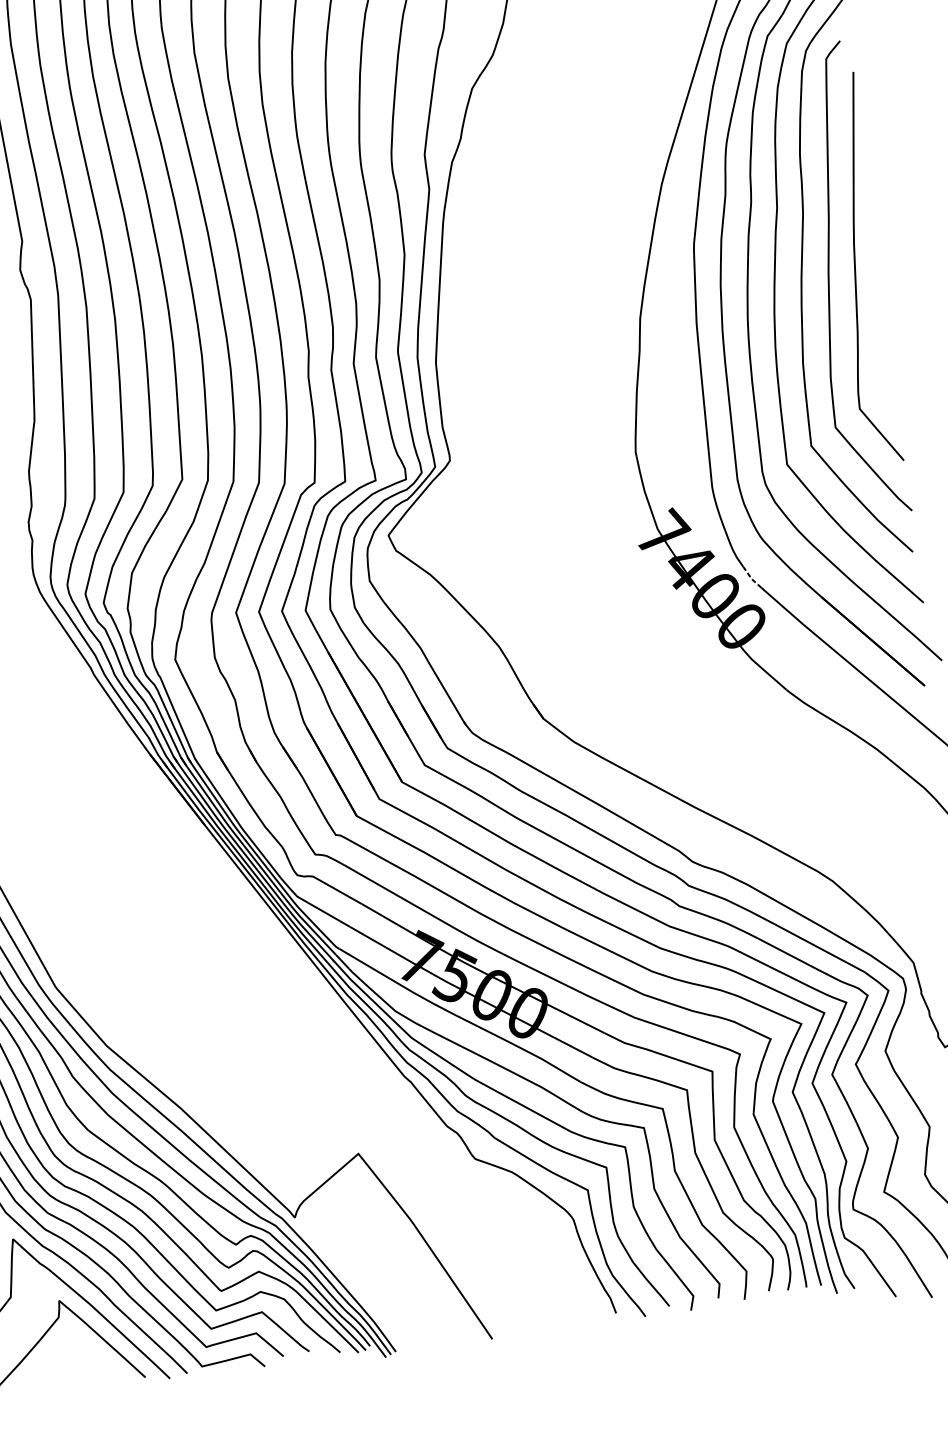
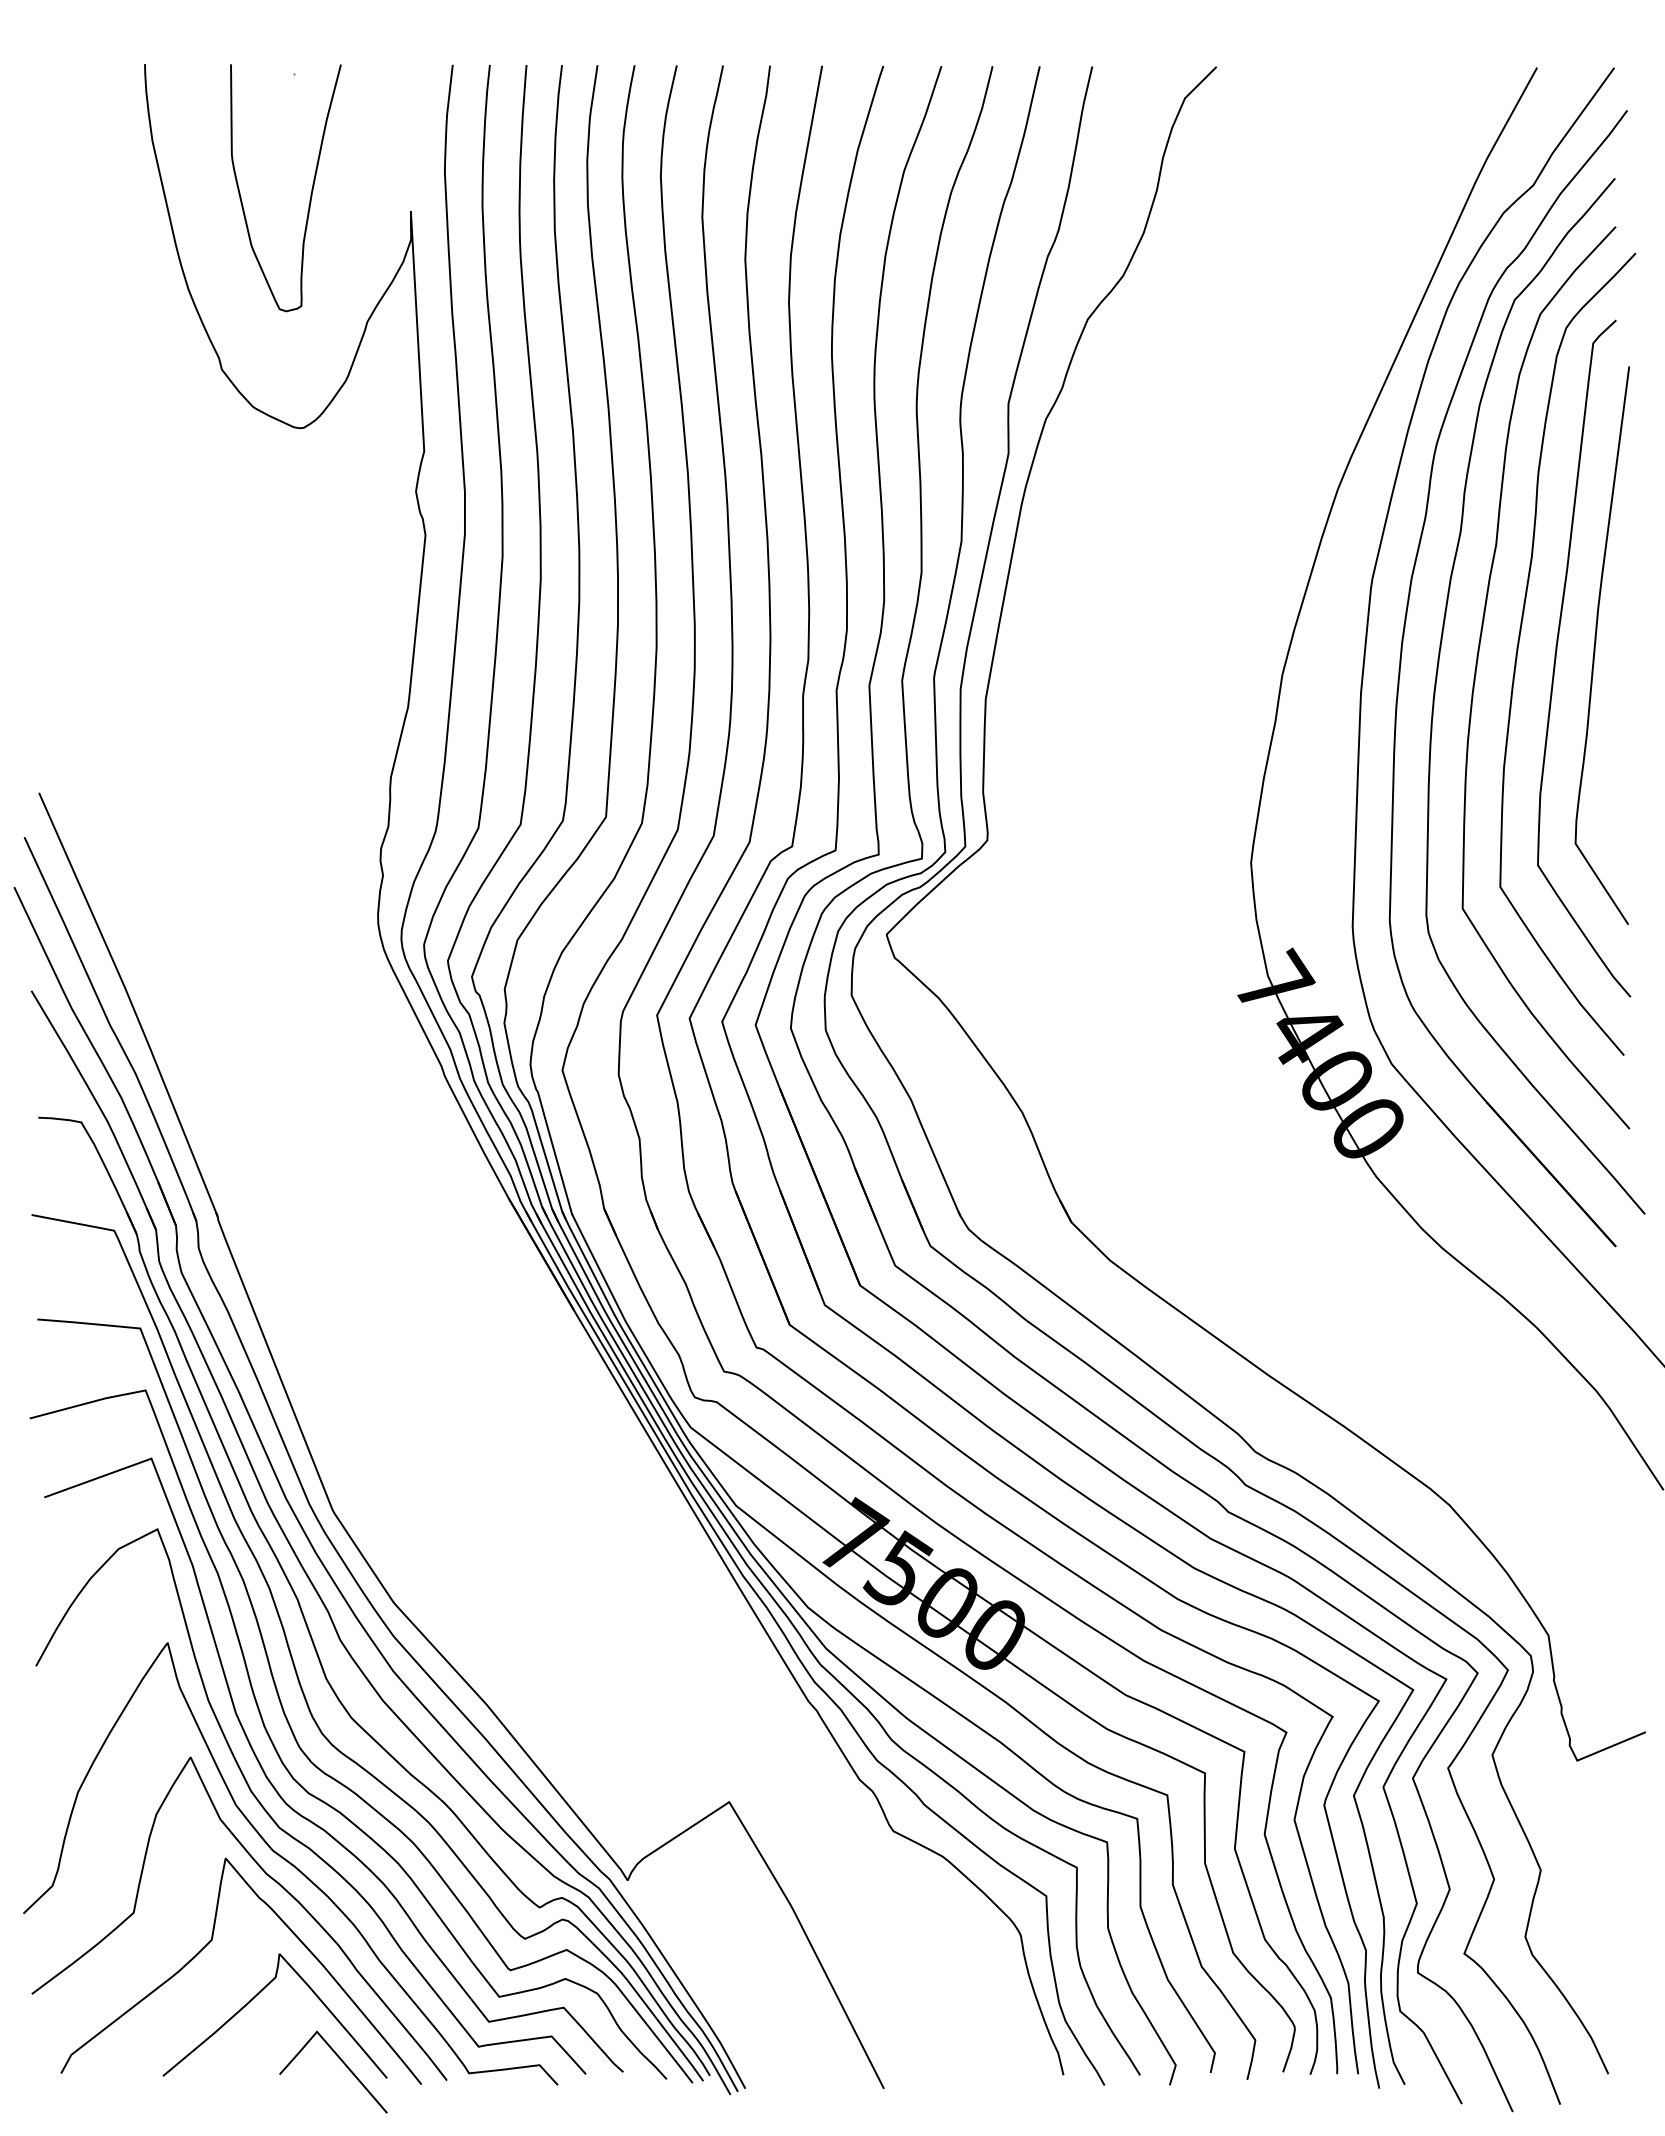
line: (750, 577) -> (1390, 1061), dashed -> solid
line: (114, 1372) -> (344, 2065), added

